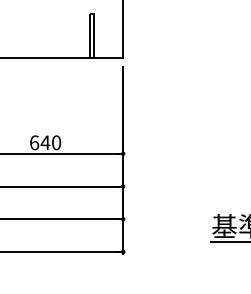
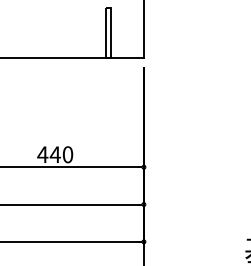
text: (34, 142) -> (42, 154), 640 -> 440

